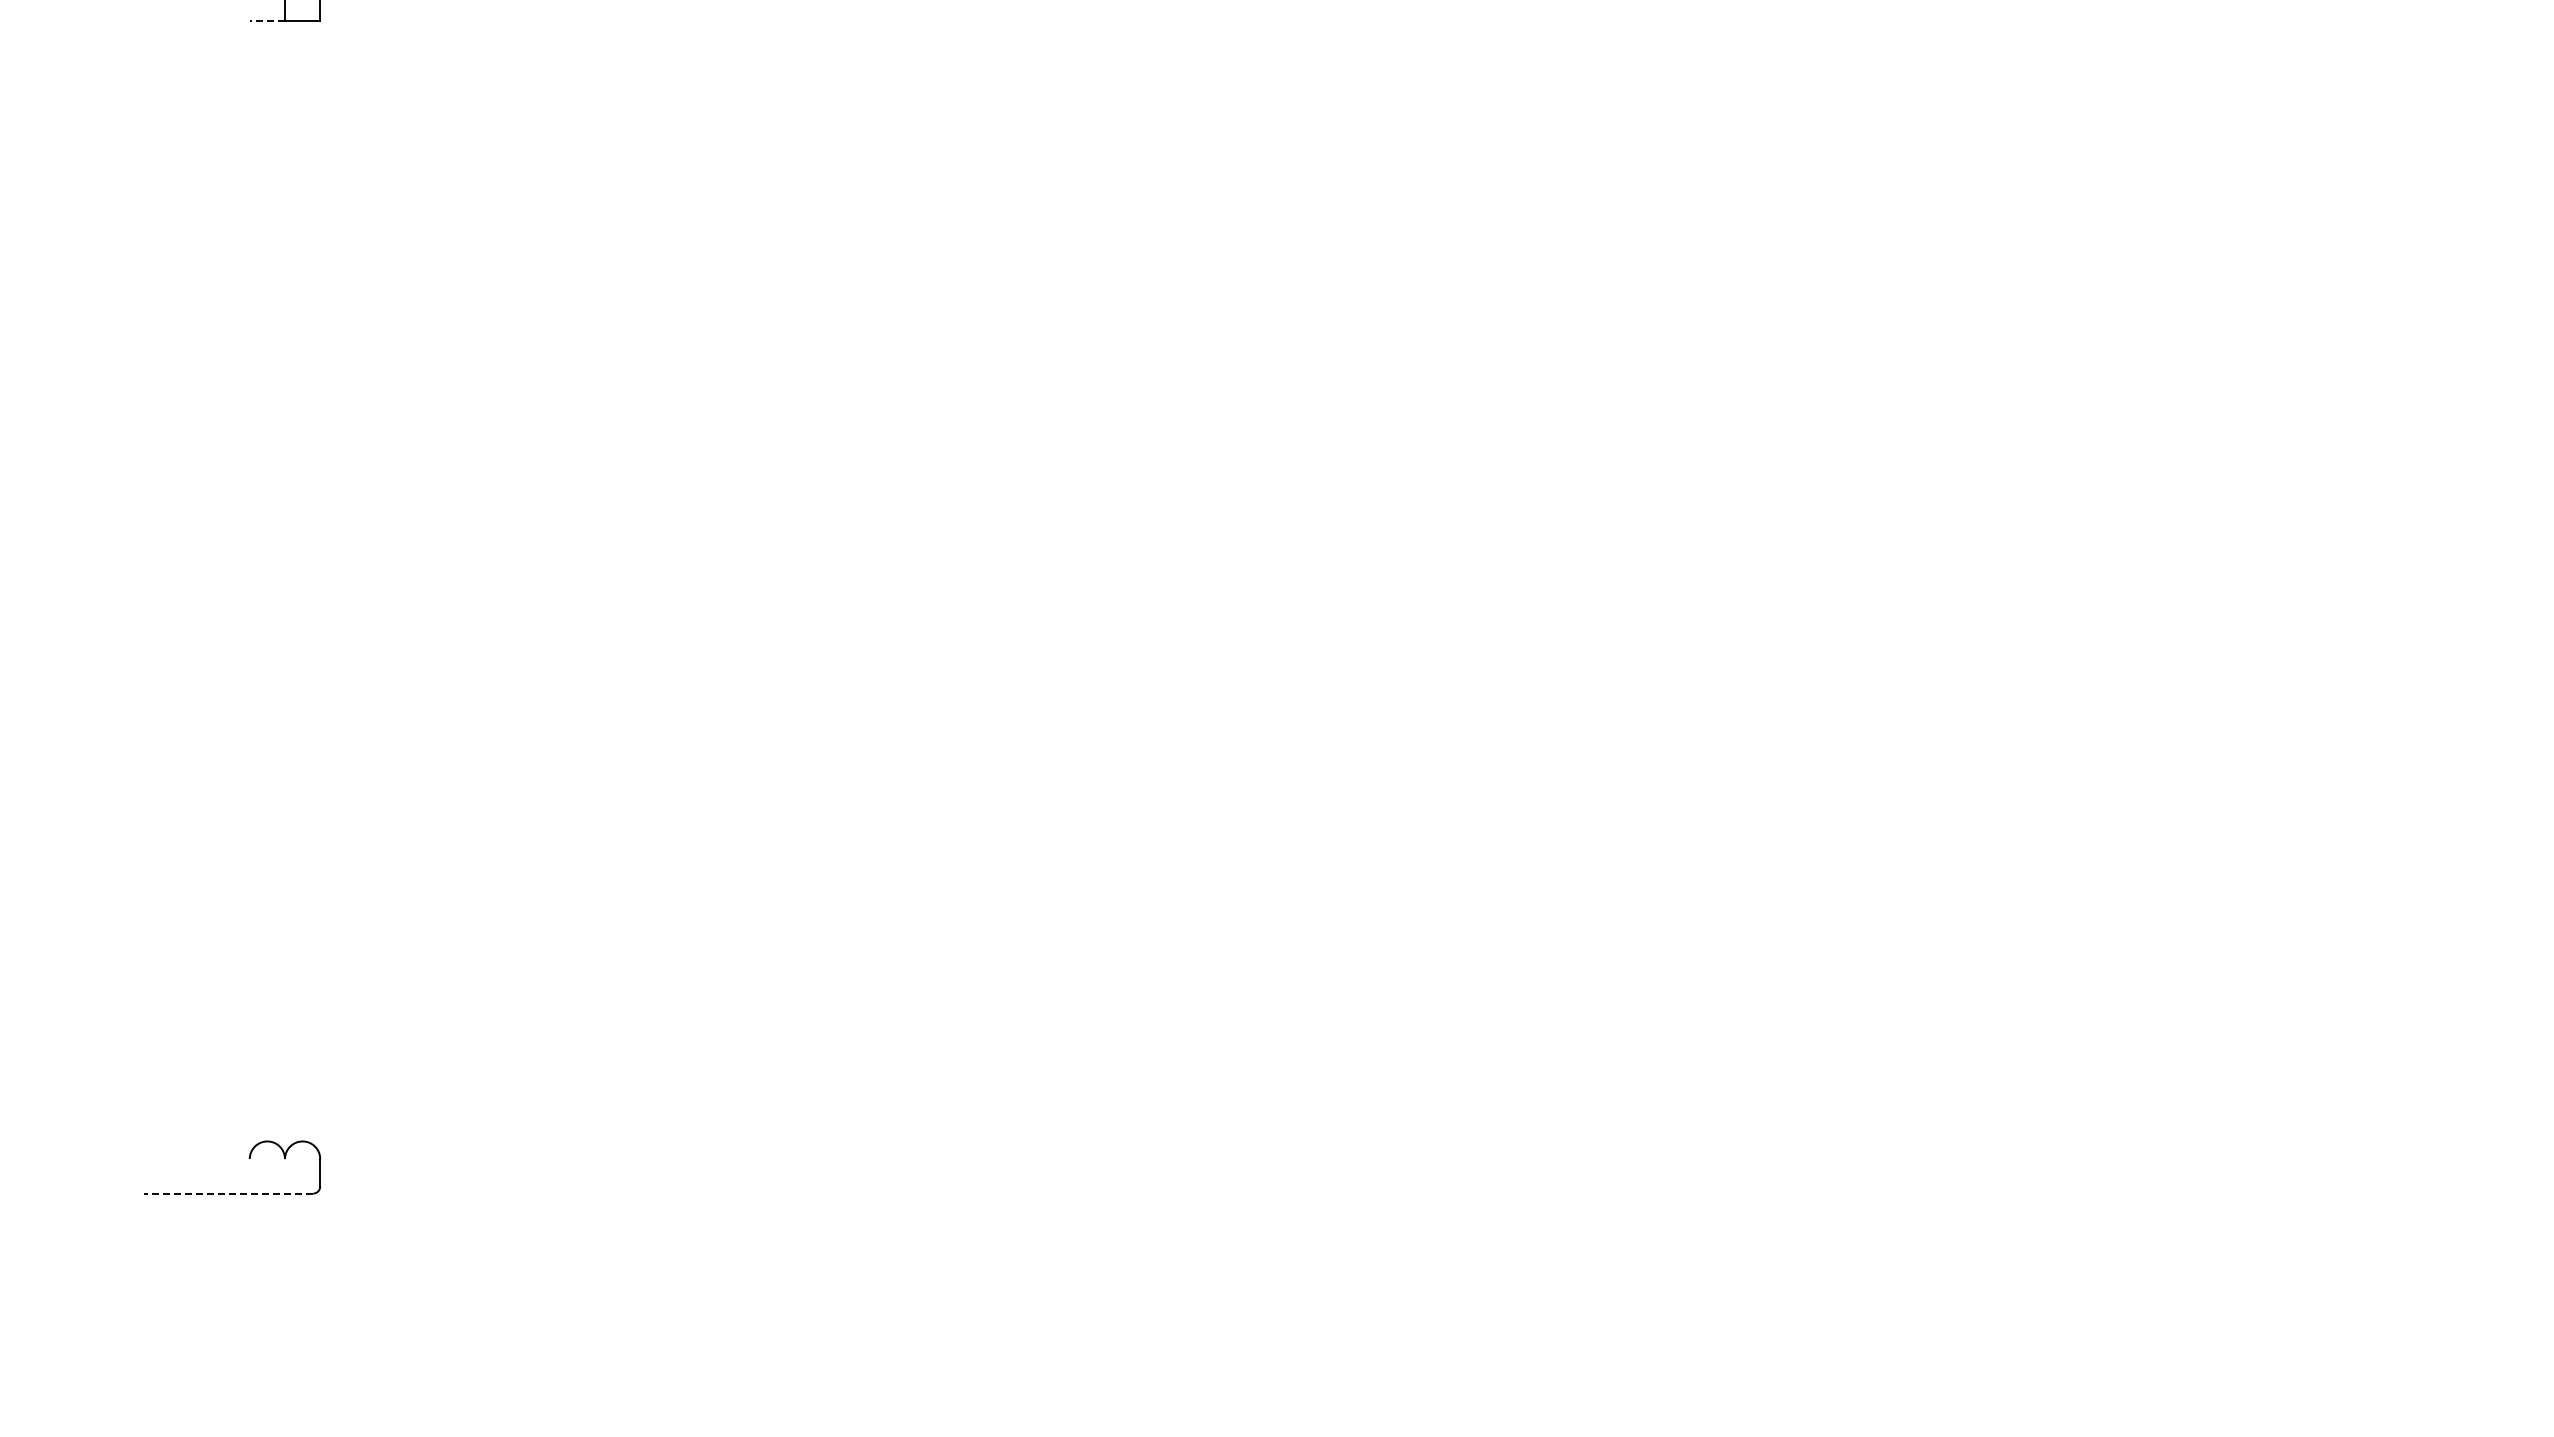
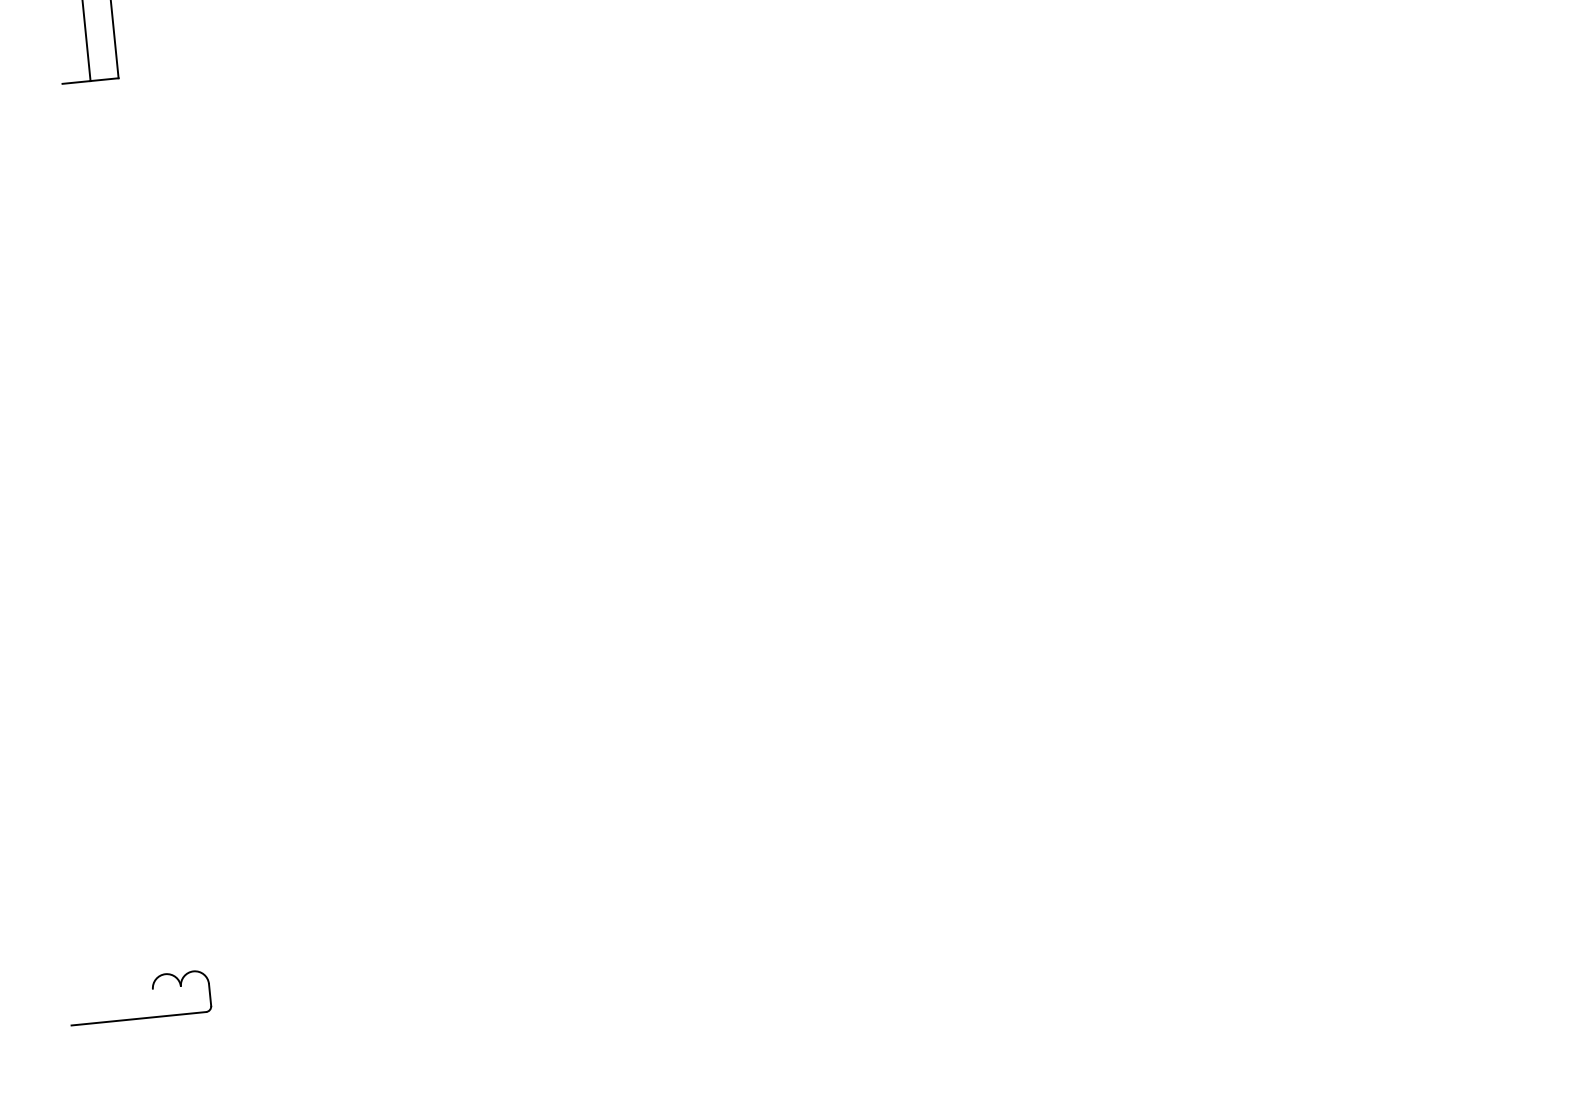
line: (267, 20) -> (76, 82), dashed -> solid
line: (228, 1193) -> (138, 1018), dashed -> solid

